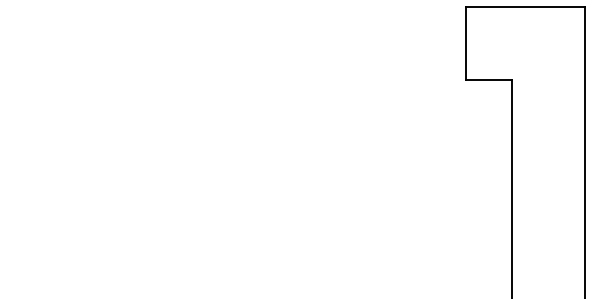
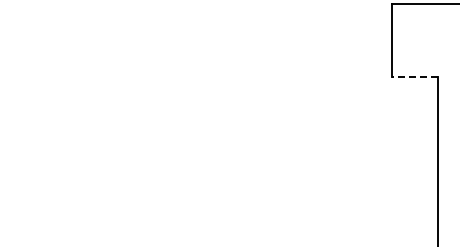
line: (489, 79) -> (415, 76), solid -> dashed

